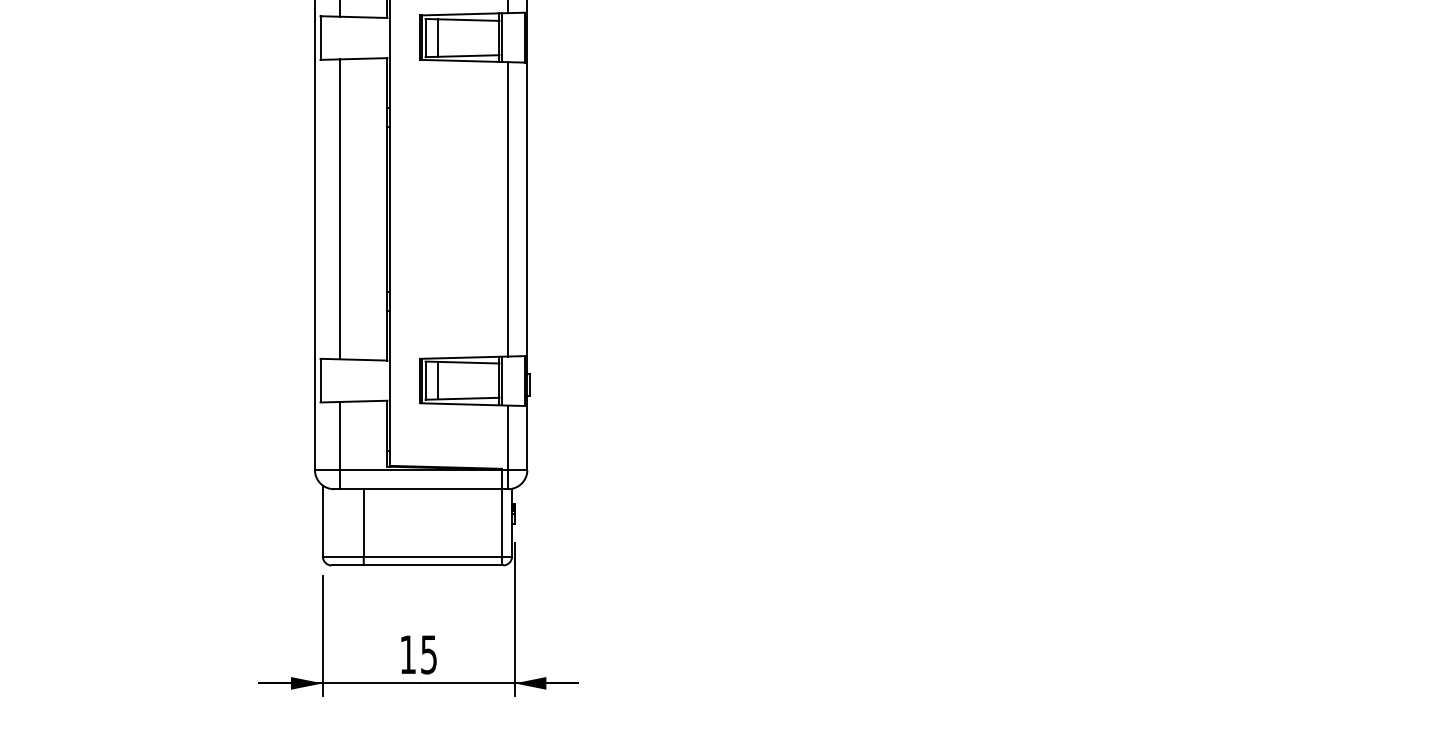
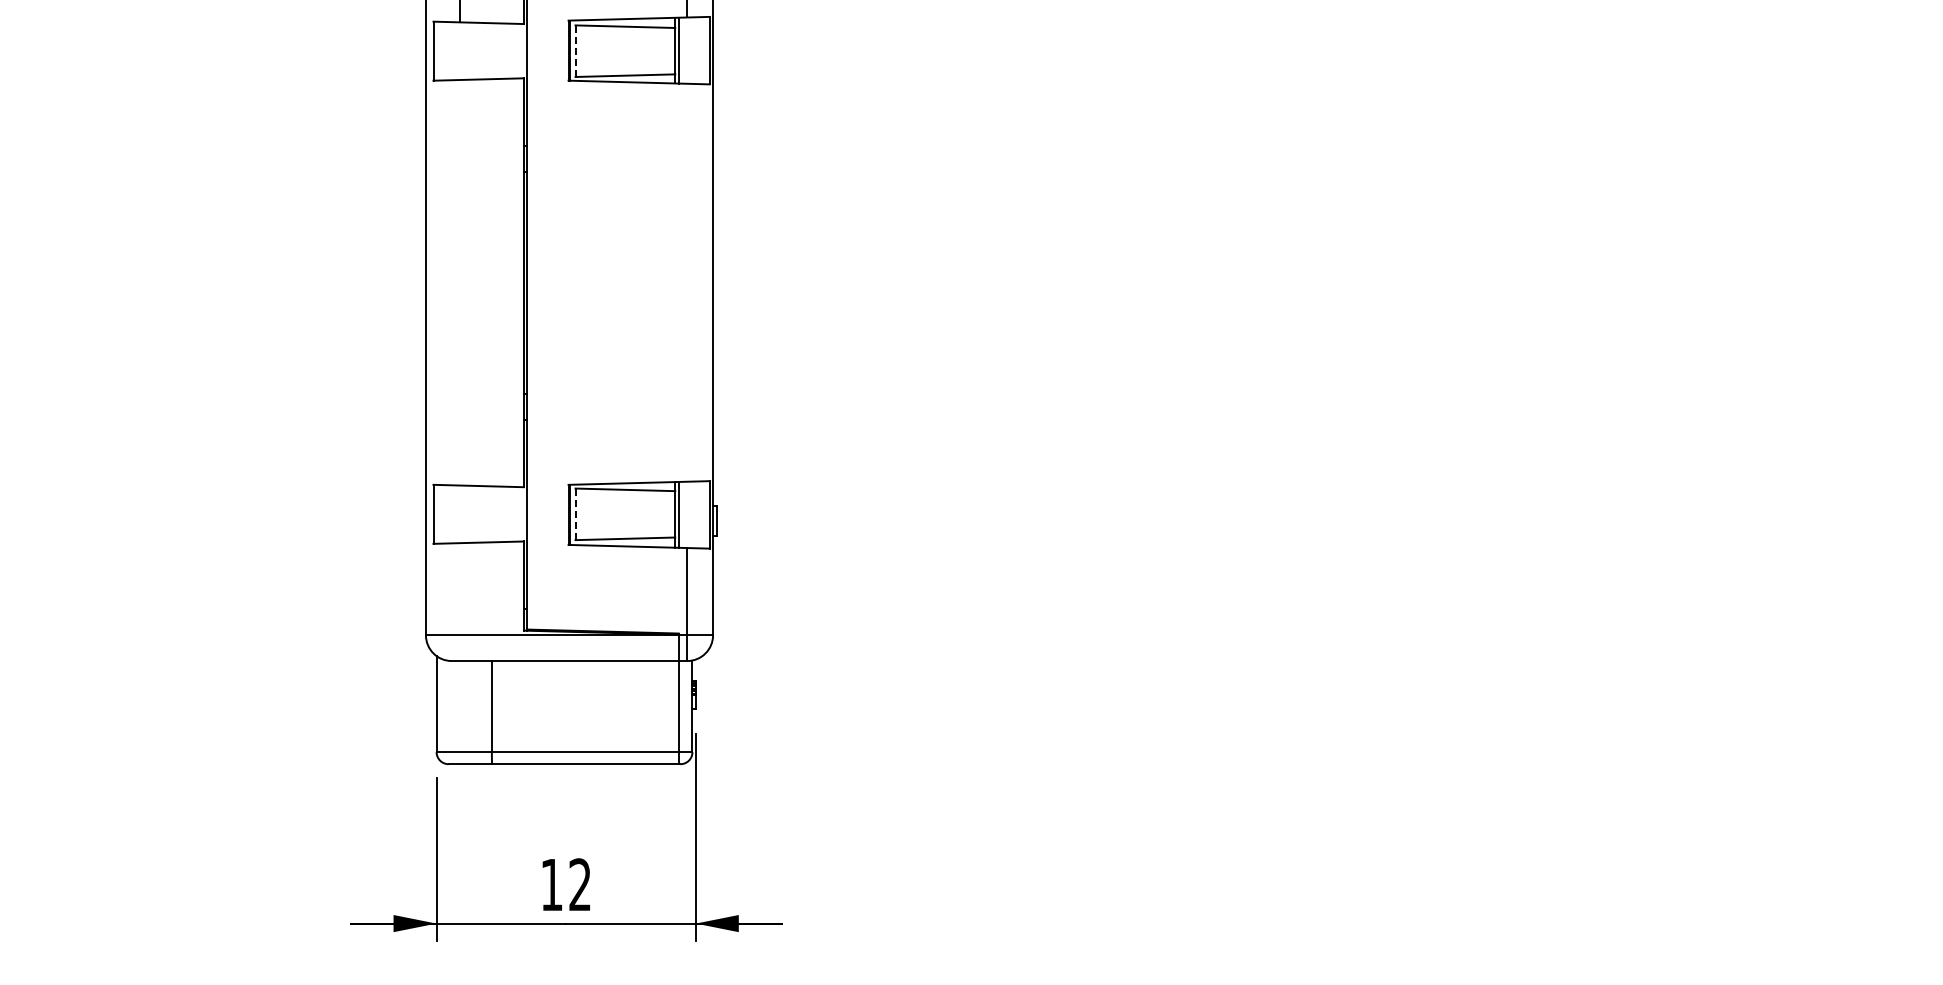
line: (438, 37) -> (592, 50), removed
line: (425, 38) -> (575, 51), solid -> dashed
line: (340, 209) -> (460, 282), removed
line: (508, 209) -> (687, 282), removed
line: (425, 380) -> (575, 514), solid -> dashed
line: (438, 380) -> (592, 514), removed
line: (340, 445) -> (460, 602), removed
text: (428, 654) -> (579, 884), 15 -> 12

